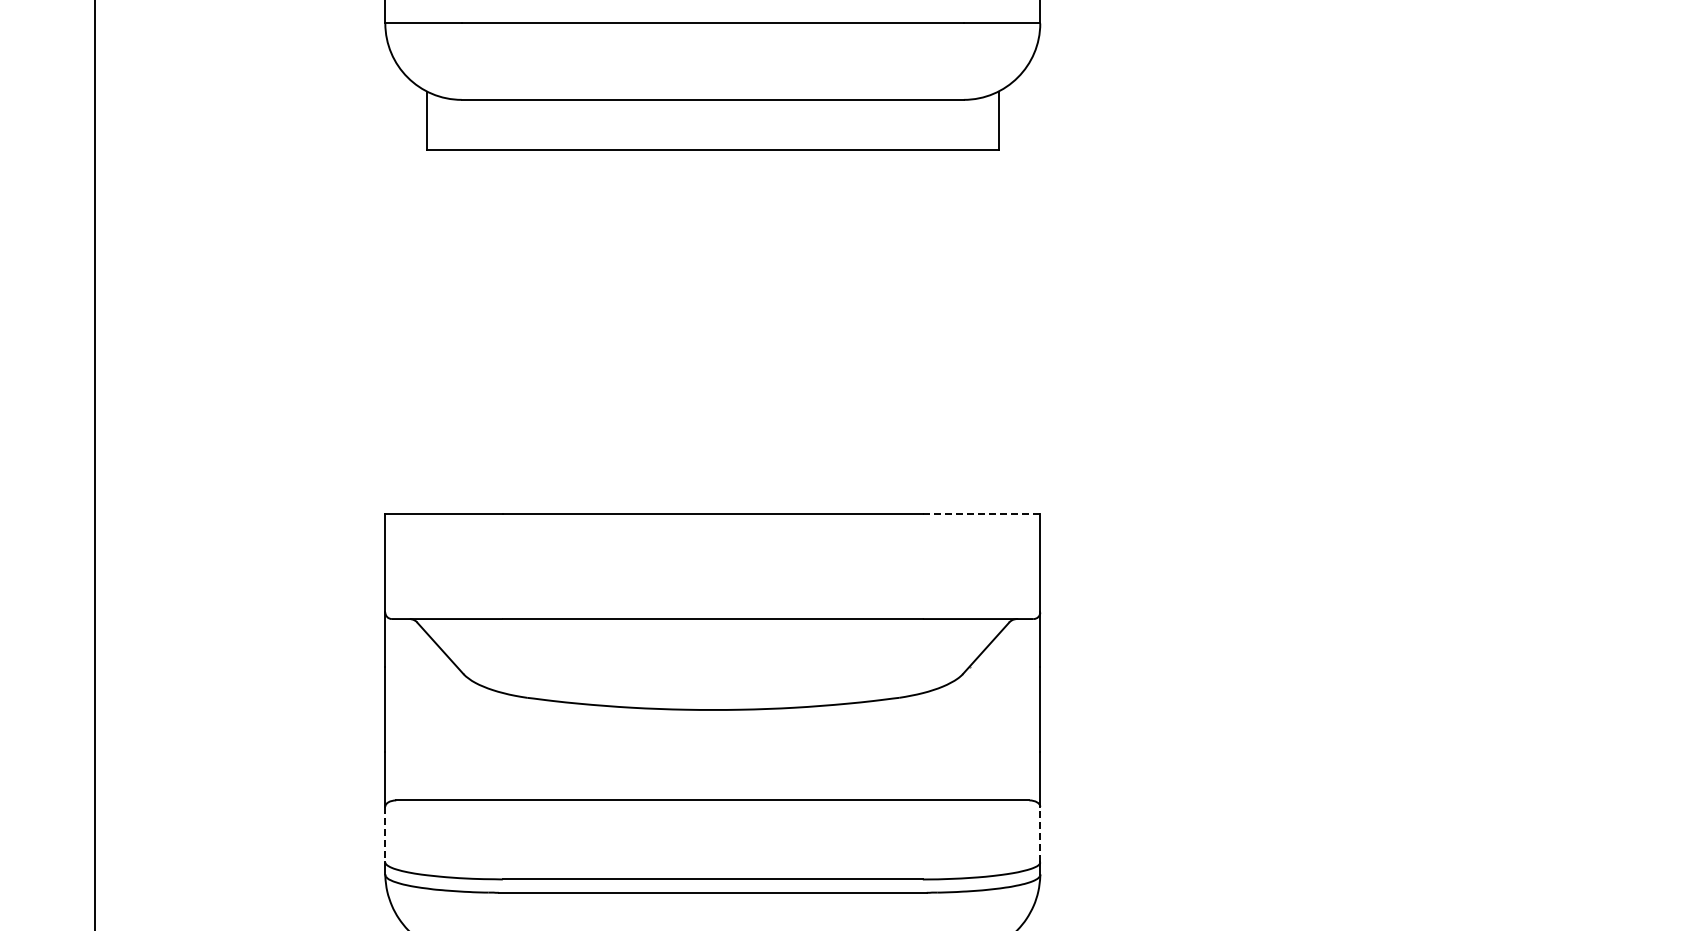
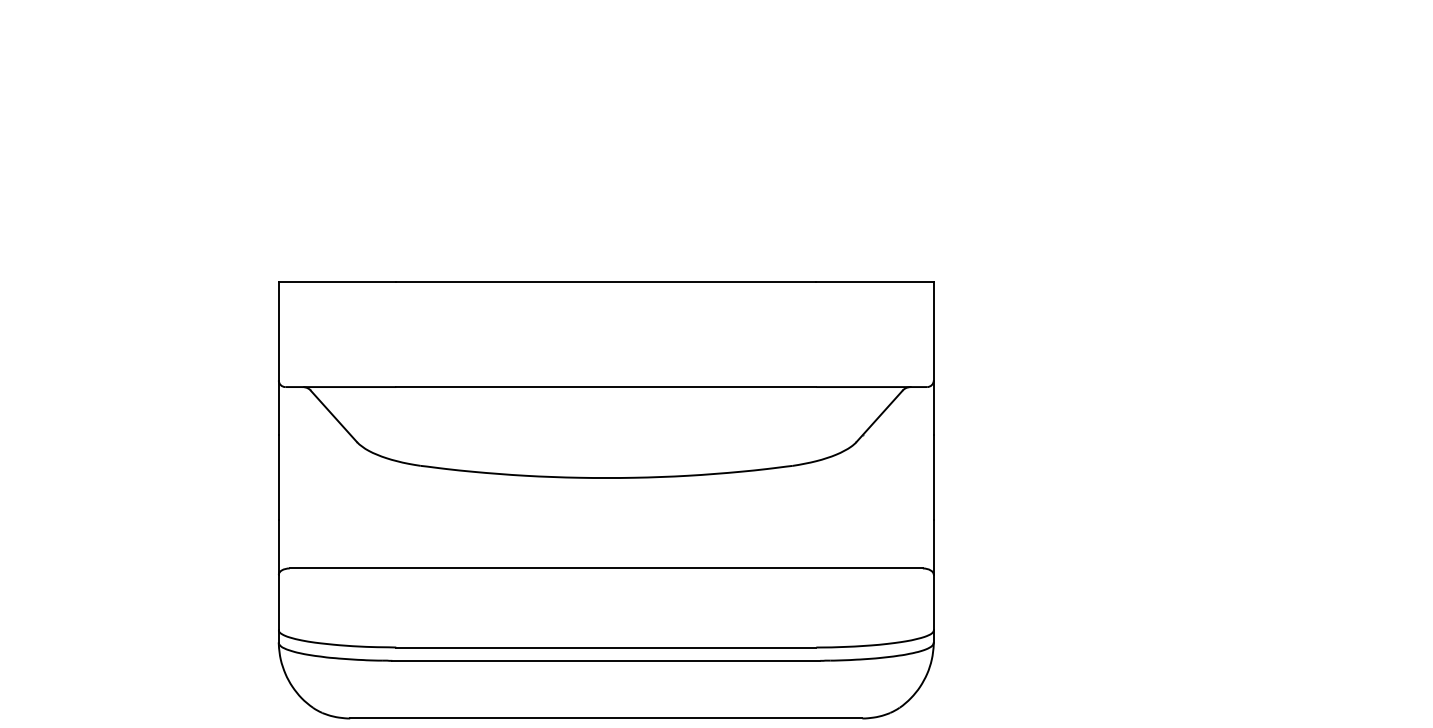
line: (981, 514) -> (874, 282), dashed -> solid
line: (385, 834) -> (278, 602), dashed -> solid
line: (1040, 834) -> (933, 602), dashed -> solid

